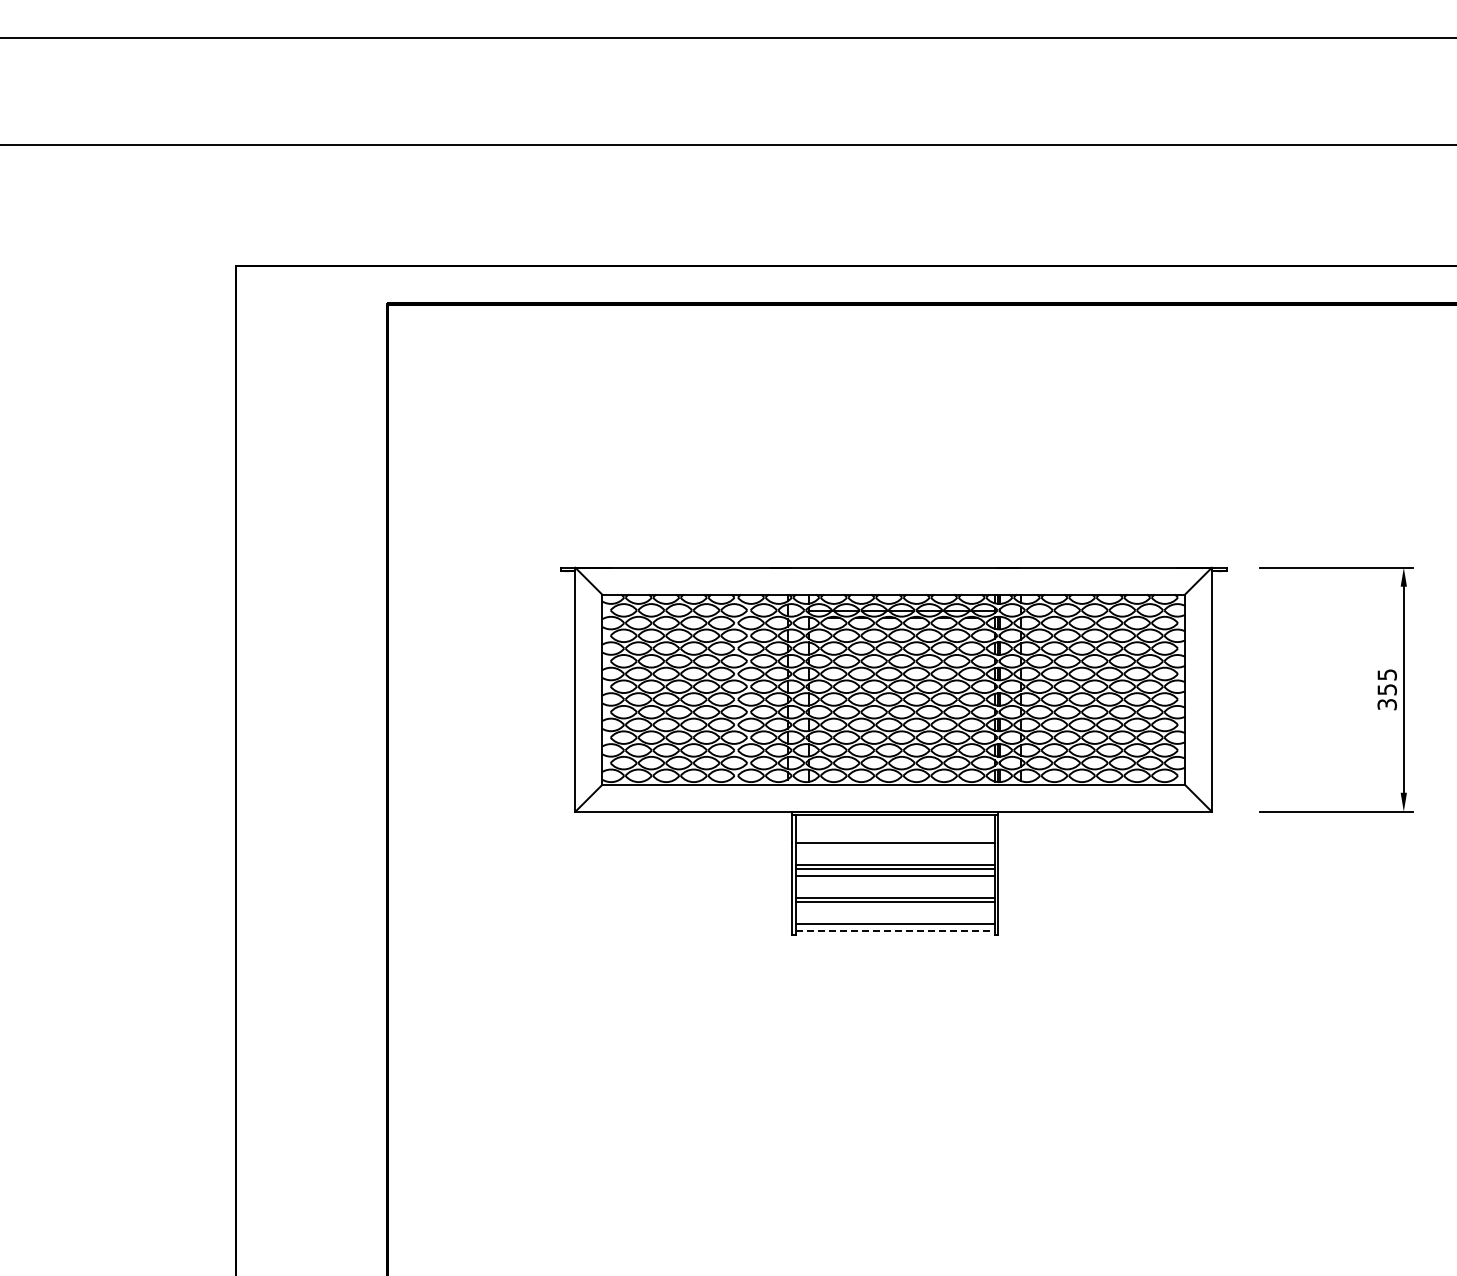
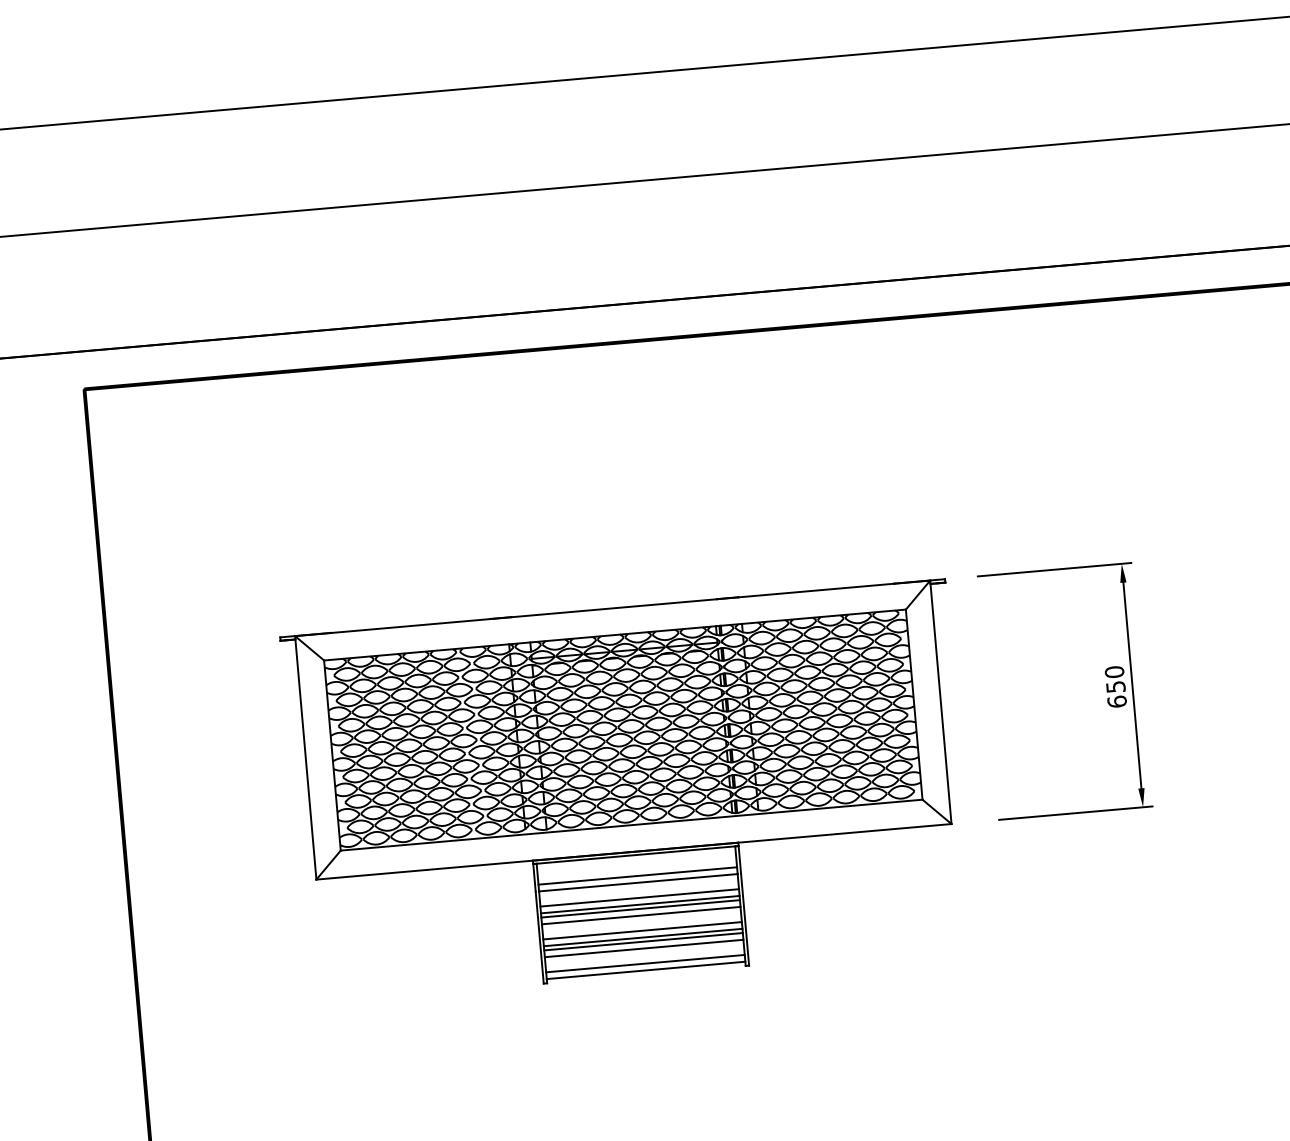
text: (1386, 689) -> (1115, 686), 355 -> 650
line: (894, 836) -> (636, 876), added
line: (894, 858) -> (638, 898), added
line: (894, 890) -> (641, 930), added
line: (894, 908) -> (643, 948), added
line: (895, 930) -> (646, 970), dashed -> solid

